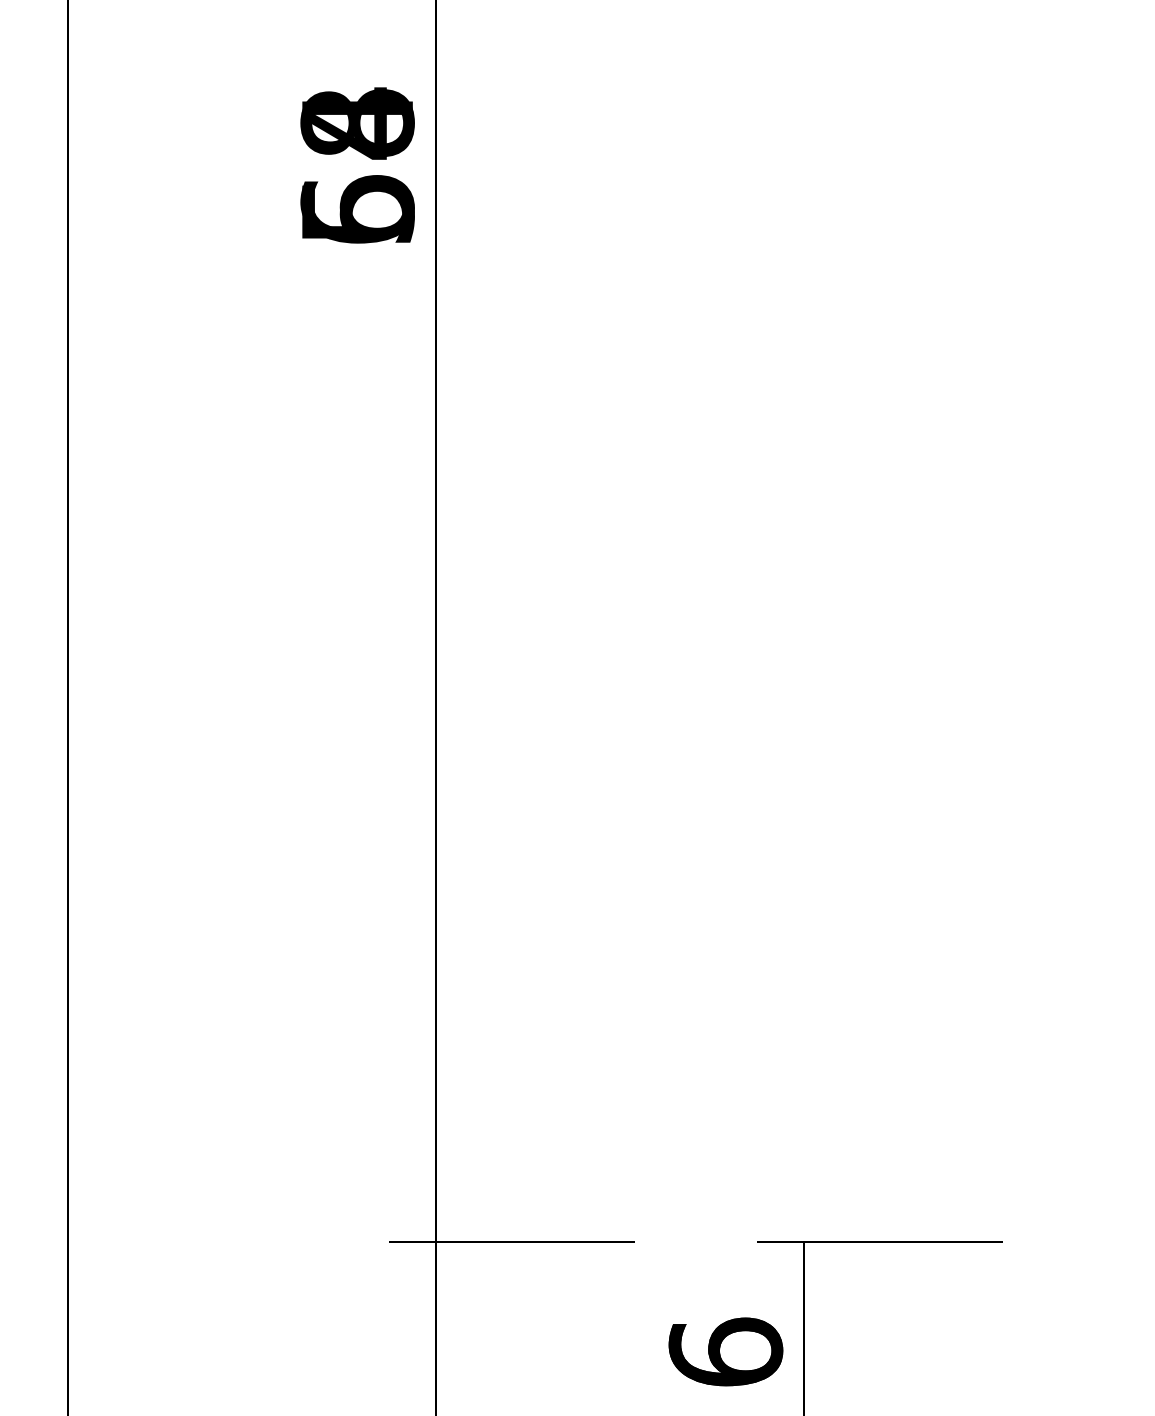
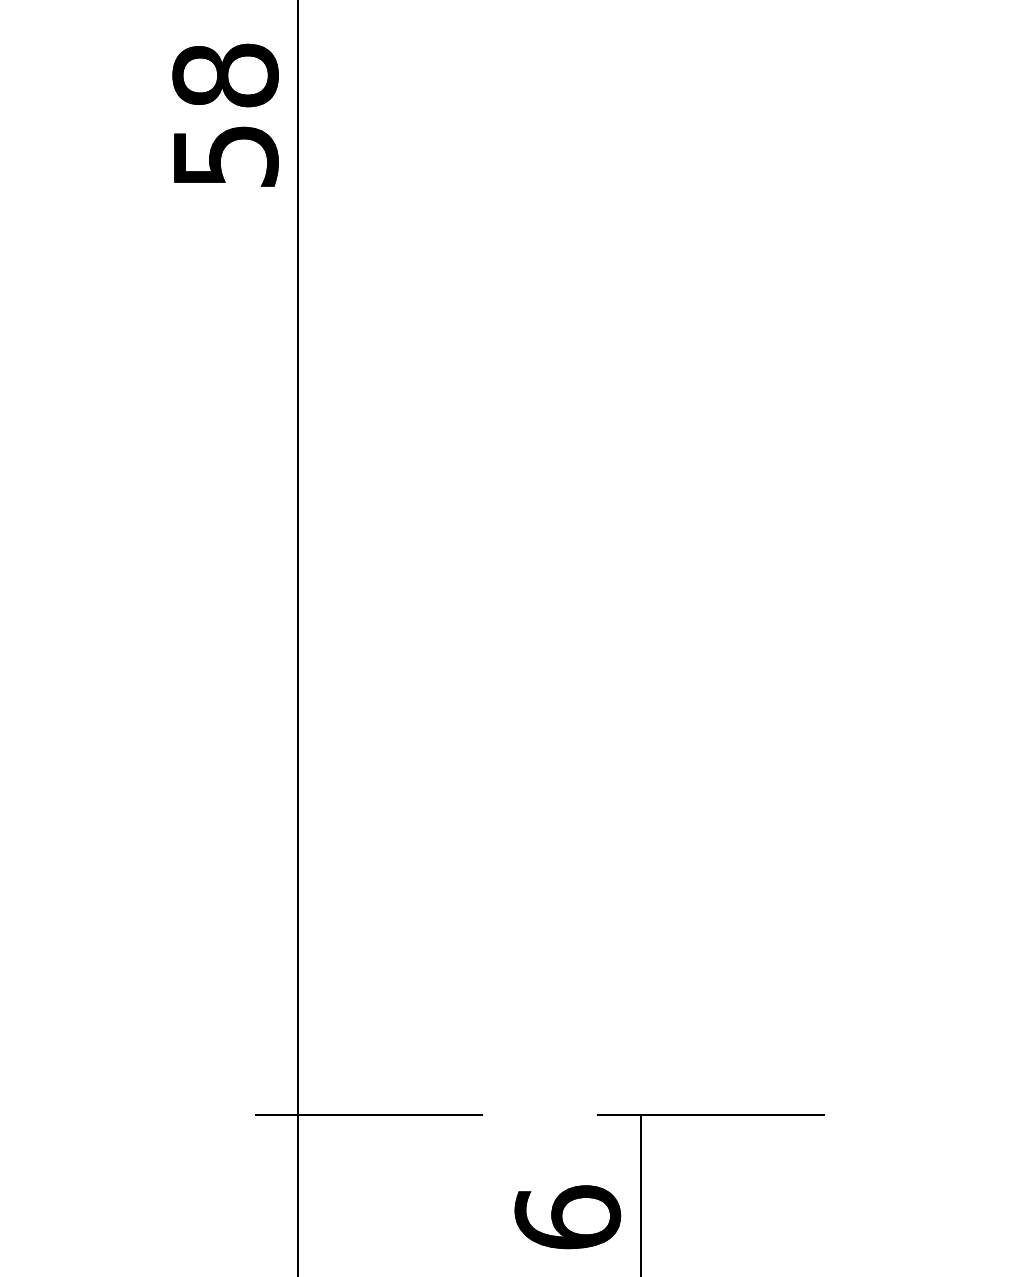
text: (357, 165) -> (225, 114), 64 -> 58

